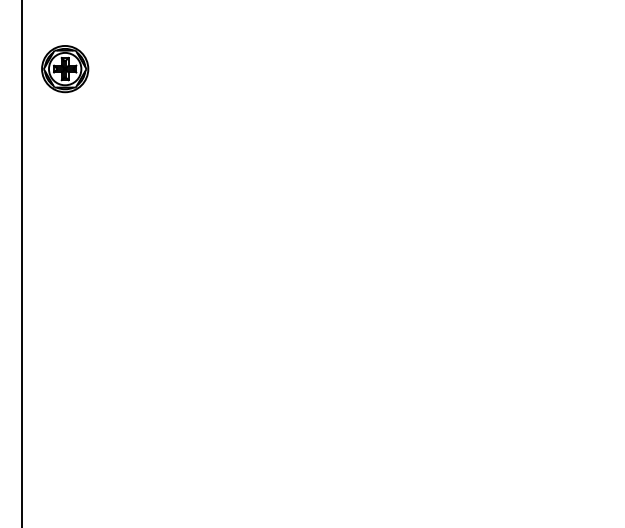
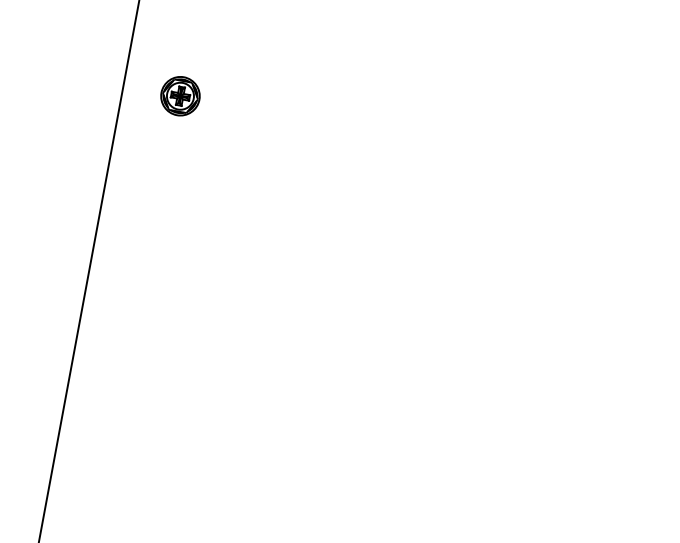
part: (64, 68) -> (179, 95), size x0.62

